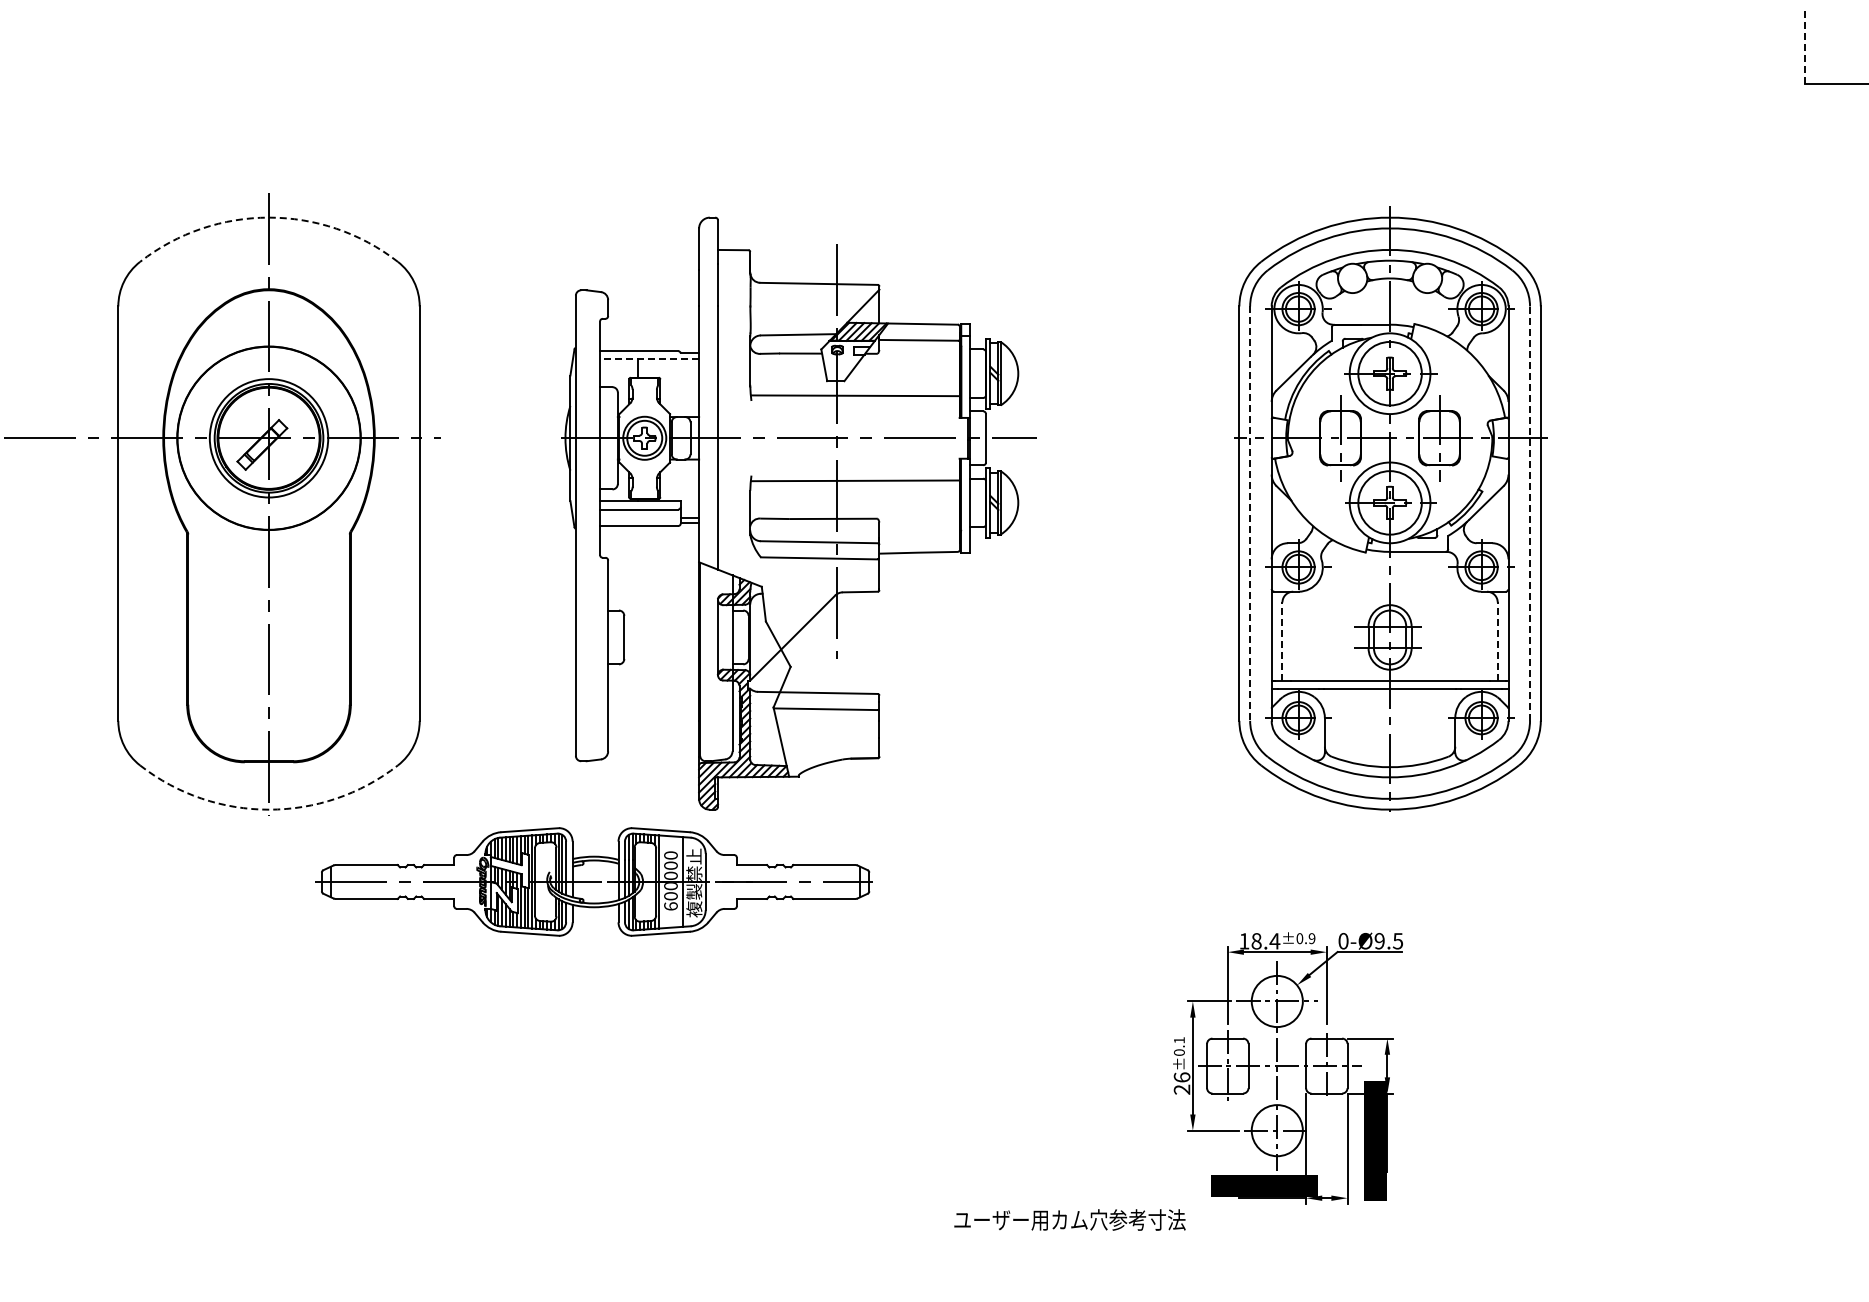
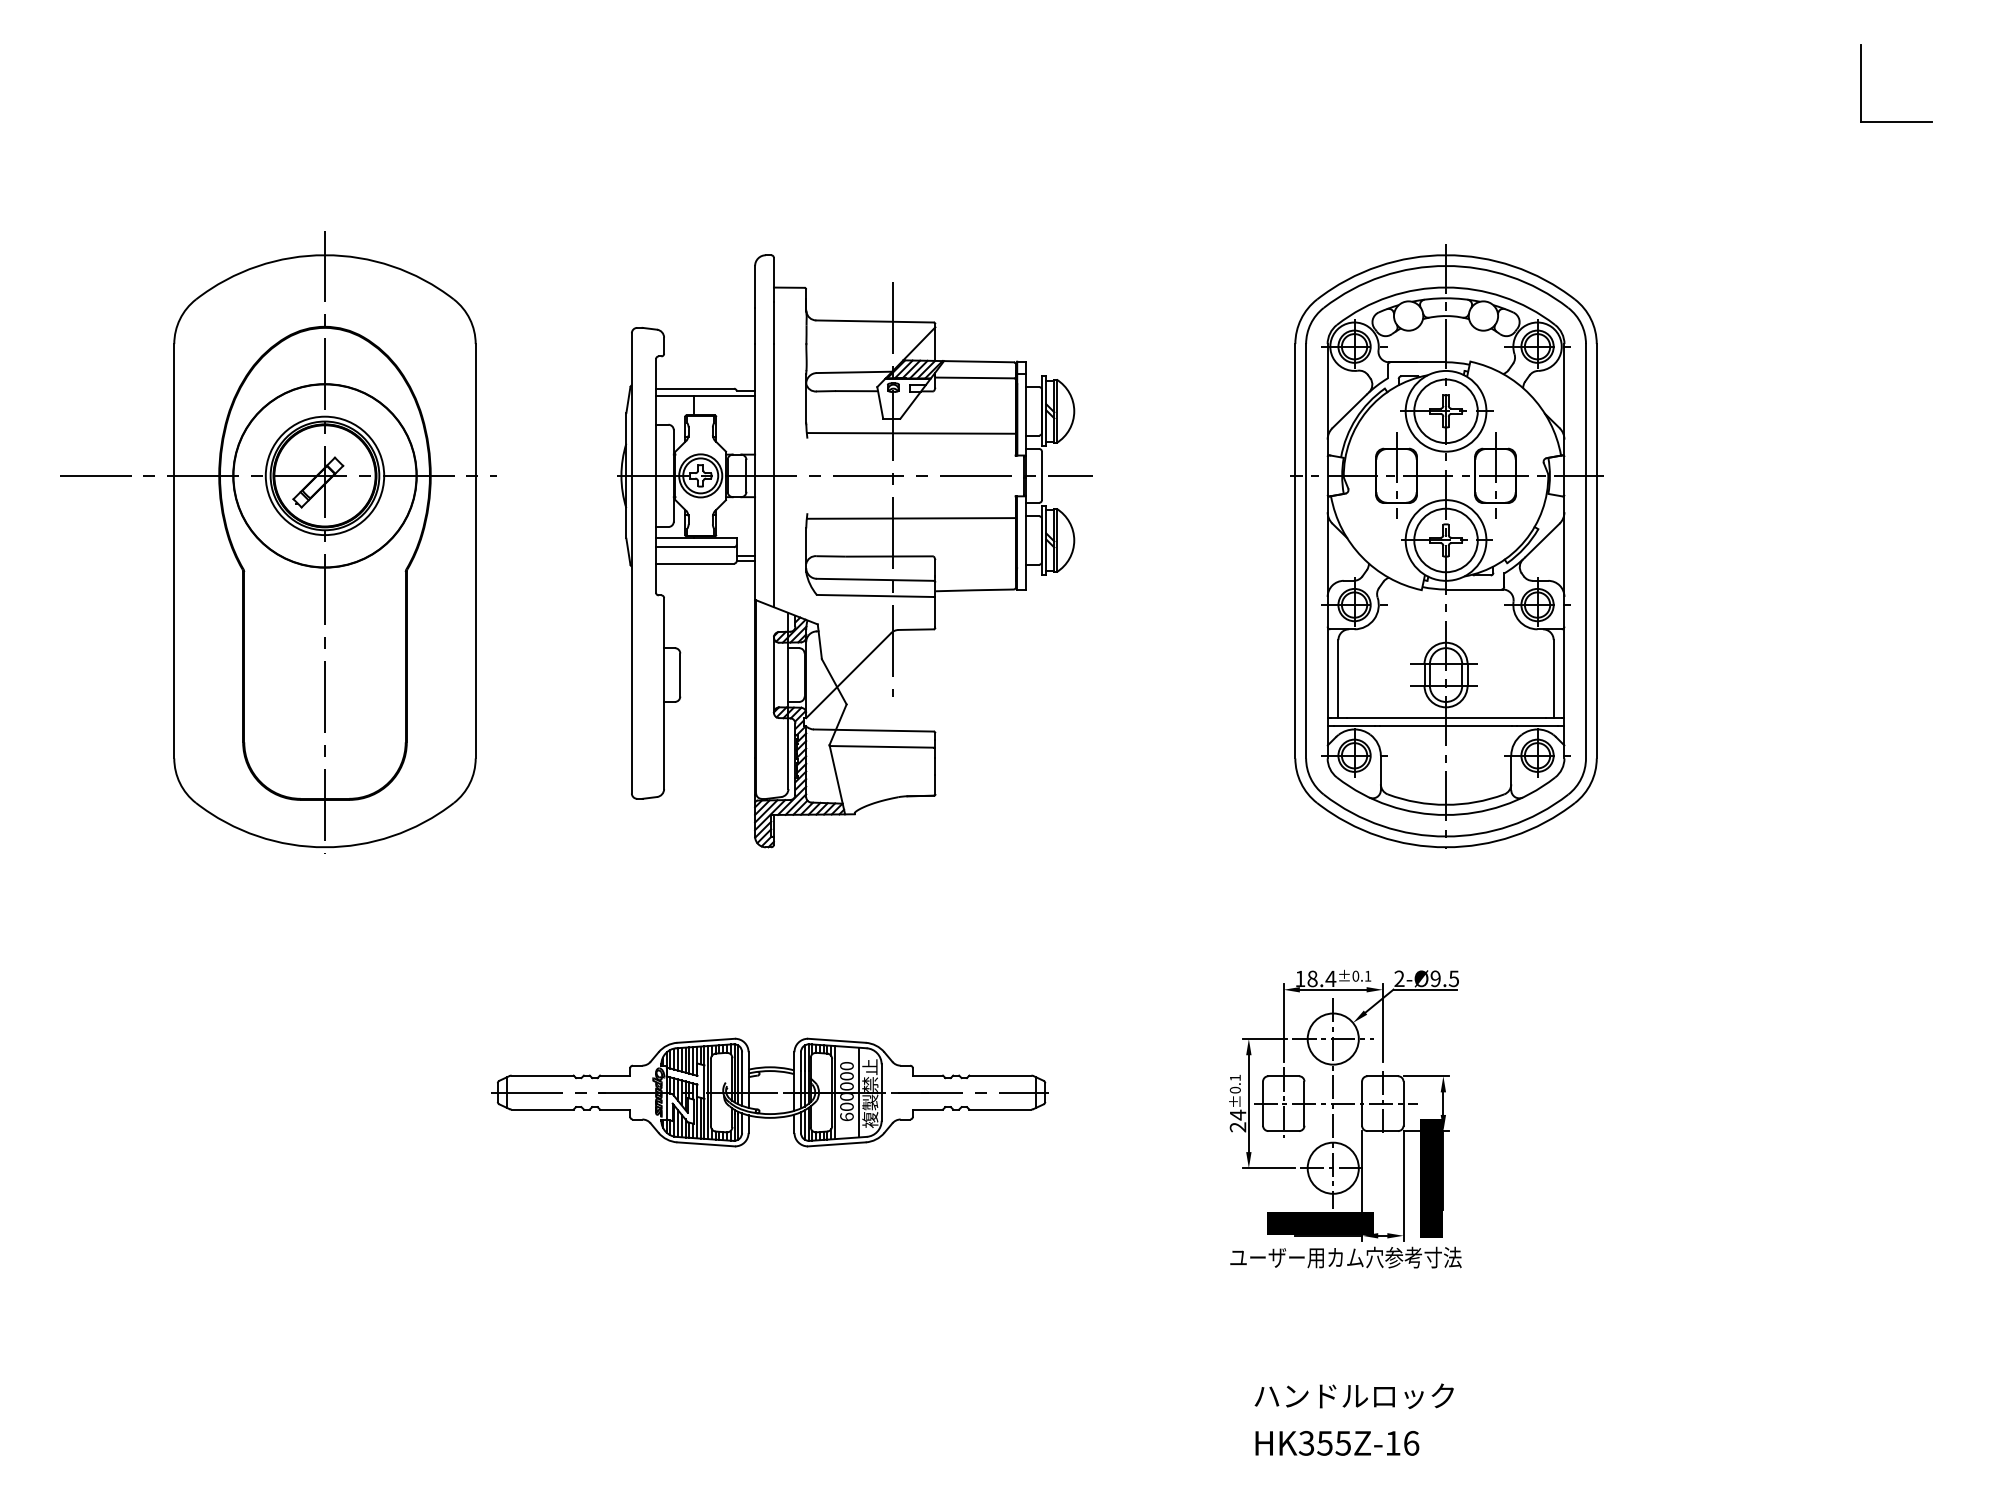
line: (1805, 44) -> (1861, 82), dashed -> solid
arc: (268, 217) -> (324, 255), dashed -> solid
line: (649, 358) -> (705, 396), dashed -> solid
line: (1530, 512) -> (1586, 550), dashed -> solid
line: (1250, 513) -> (1306, 551), dashed -> solid
line: (1282, 640) -> (1338, 678), dashed -> solid
line: (1497, 640) -> (1553, 678), dashed -> solid
arc: (268, 809) -> (324, 847), dashed -> solid
part: (593, 881) -> (769, 1092), moved
text: (1311, 937) -> (1367, 975), ±0.9 -> ±0.1
text: (1343, 940) -> (1399, 978), 0-Ø9.5 -> 2-Ø9.5
text: (1181, 1076) -> (1237, 1114), 26 -> 24
text: (1069, 1219) -> (1345, 1257), moved

